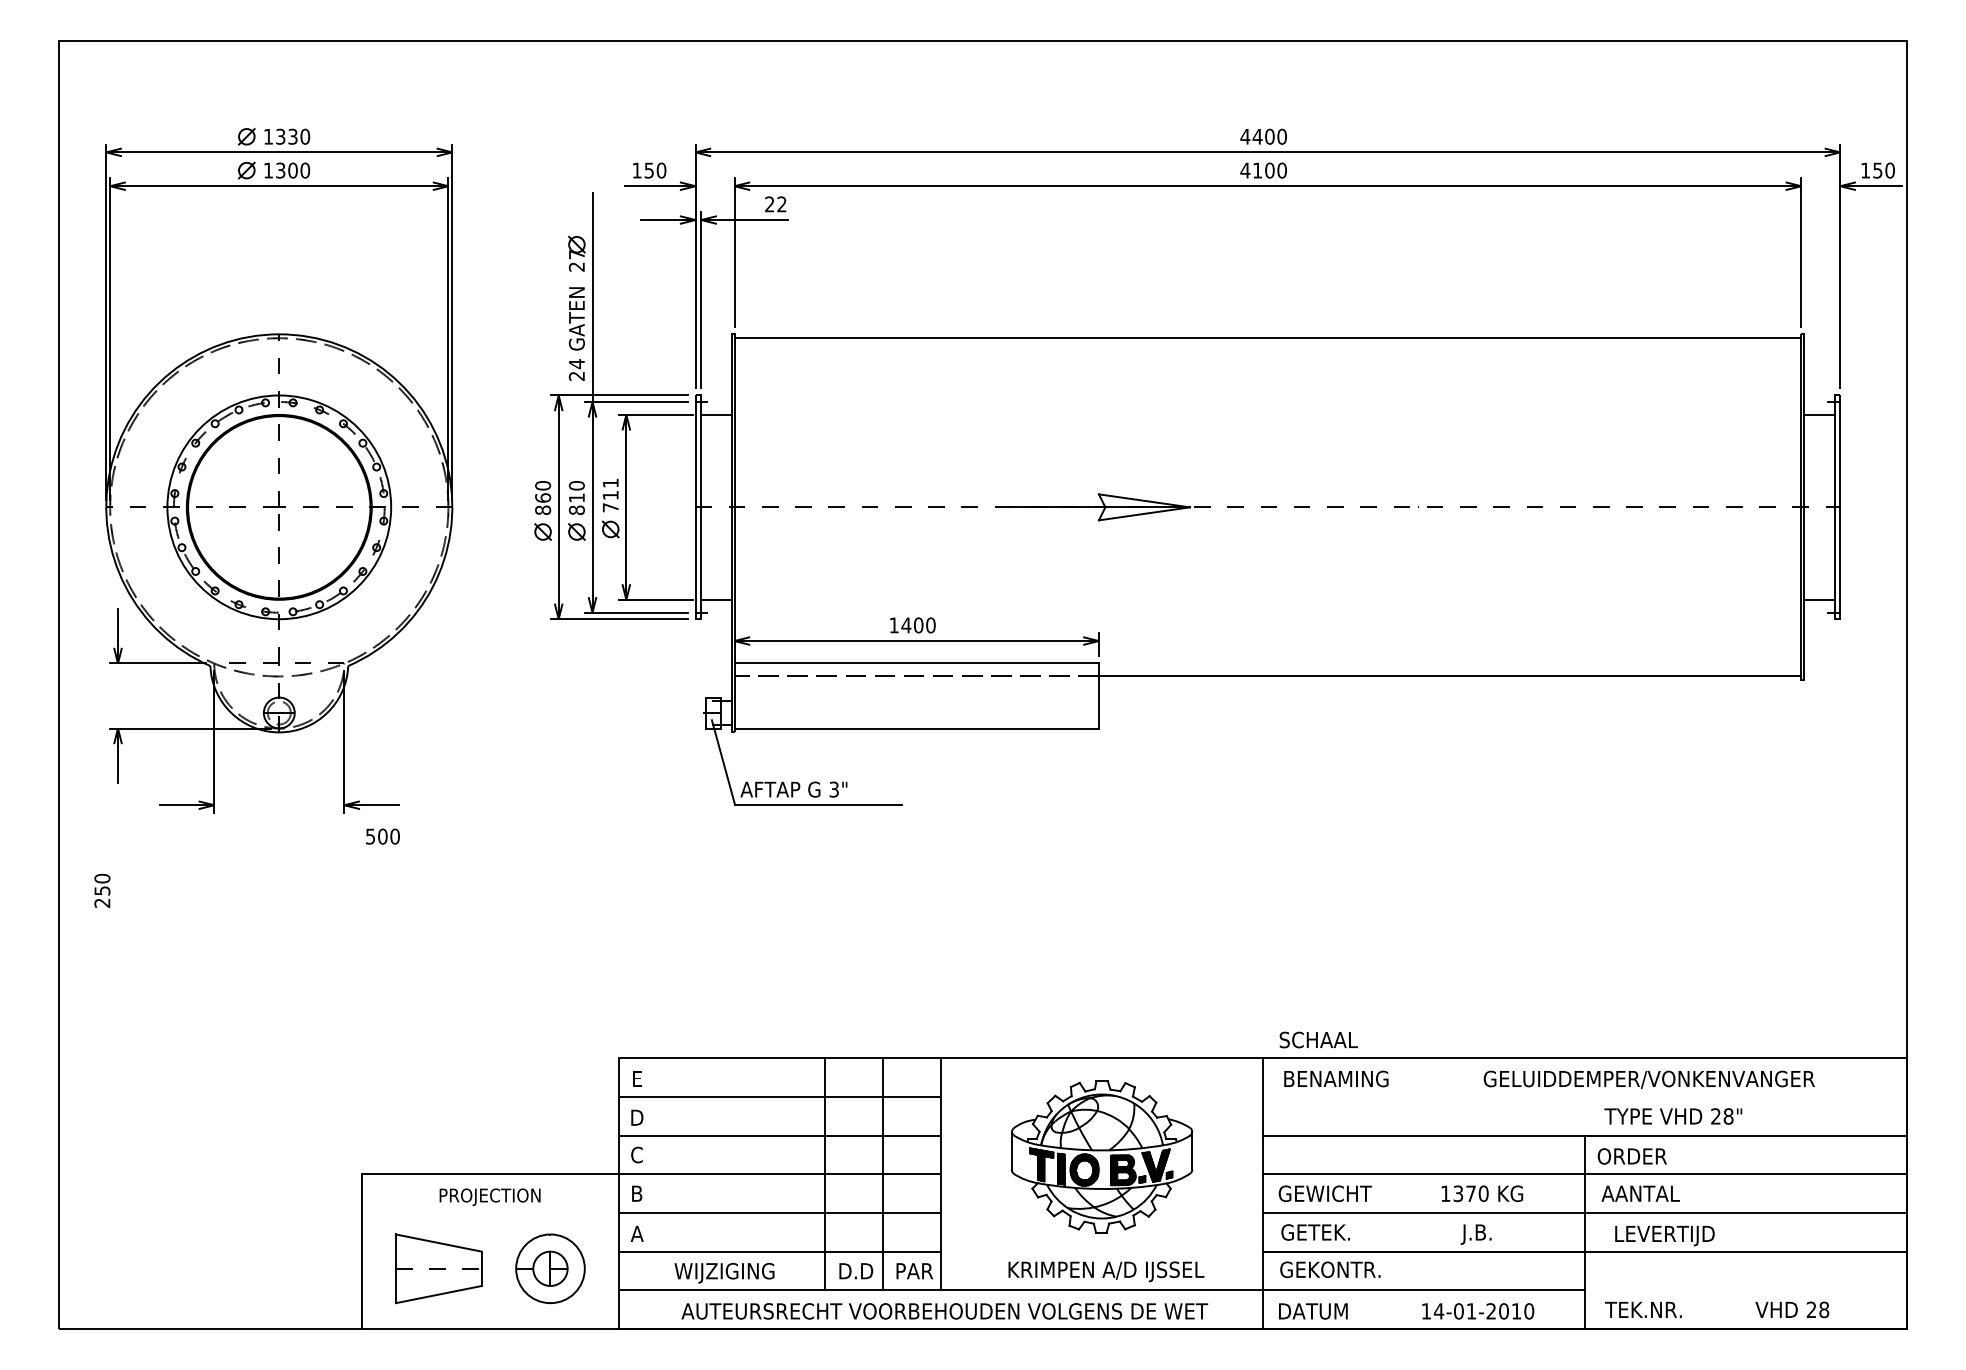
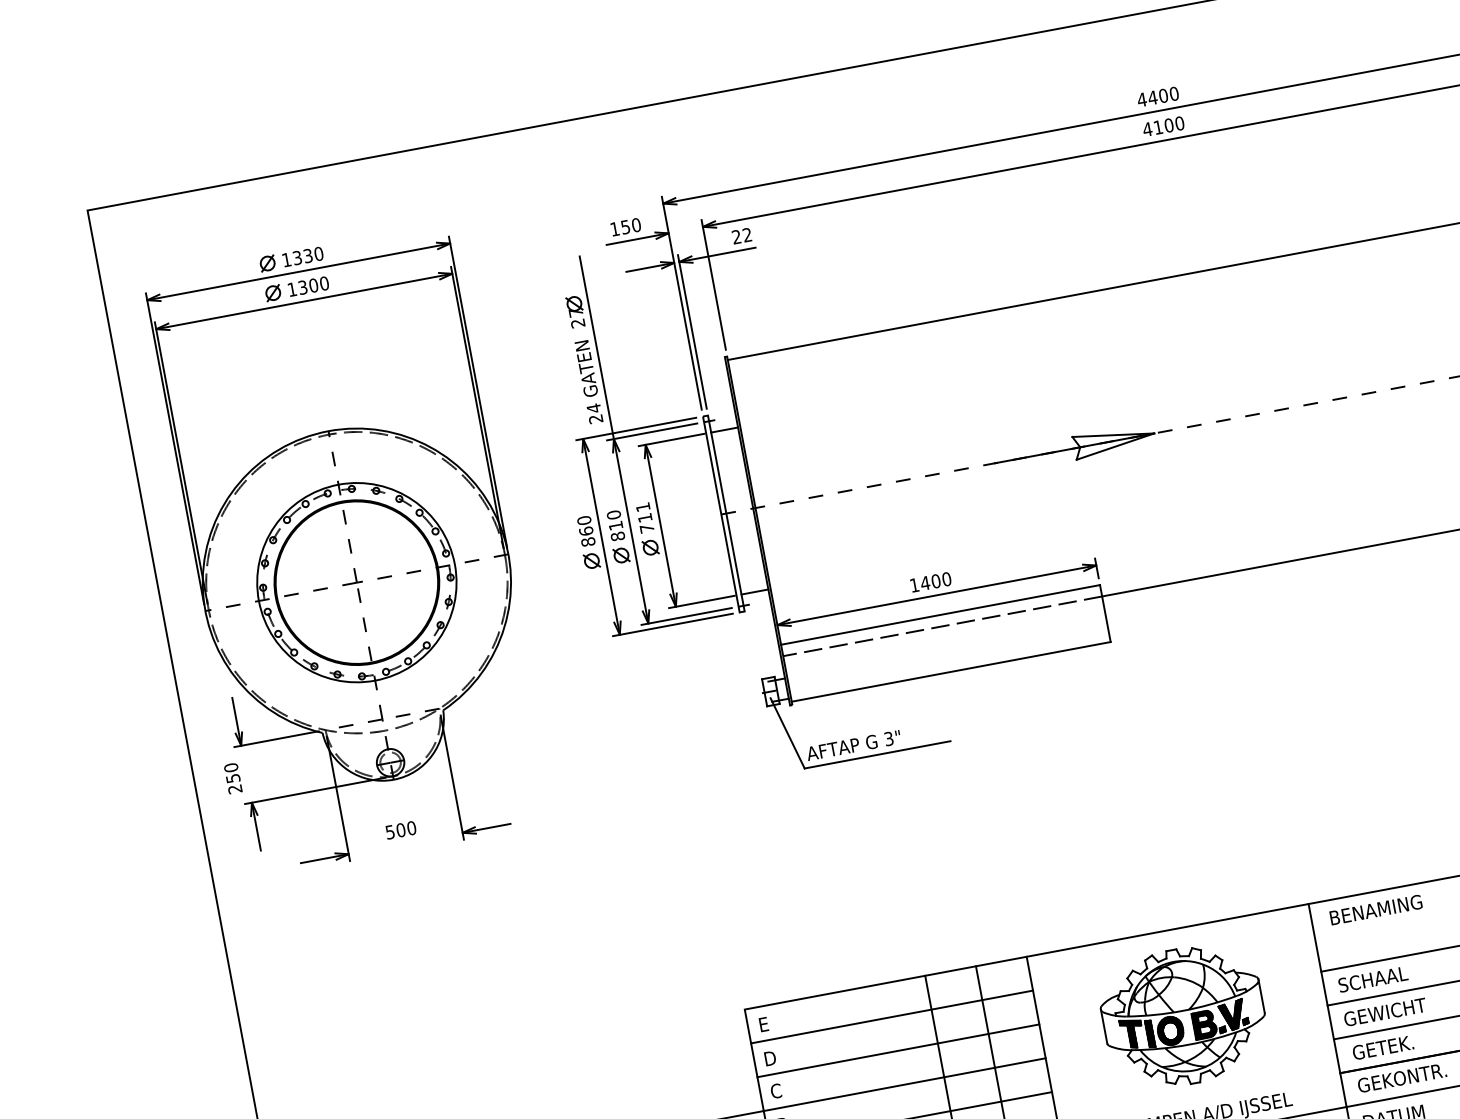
text: (382, 836) -> (400, 830), moved
text: (102, 890) -> (233, 778), moved
text: (1318, 1039) -> (1372, 979), moved

